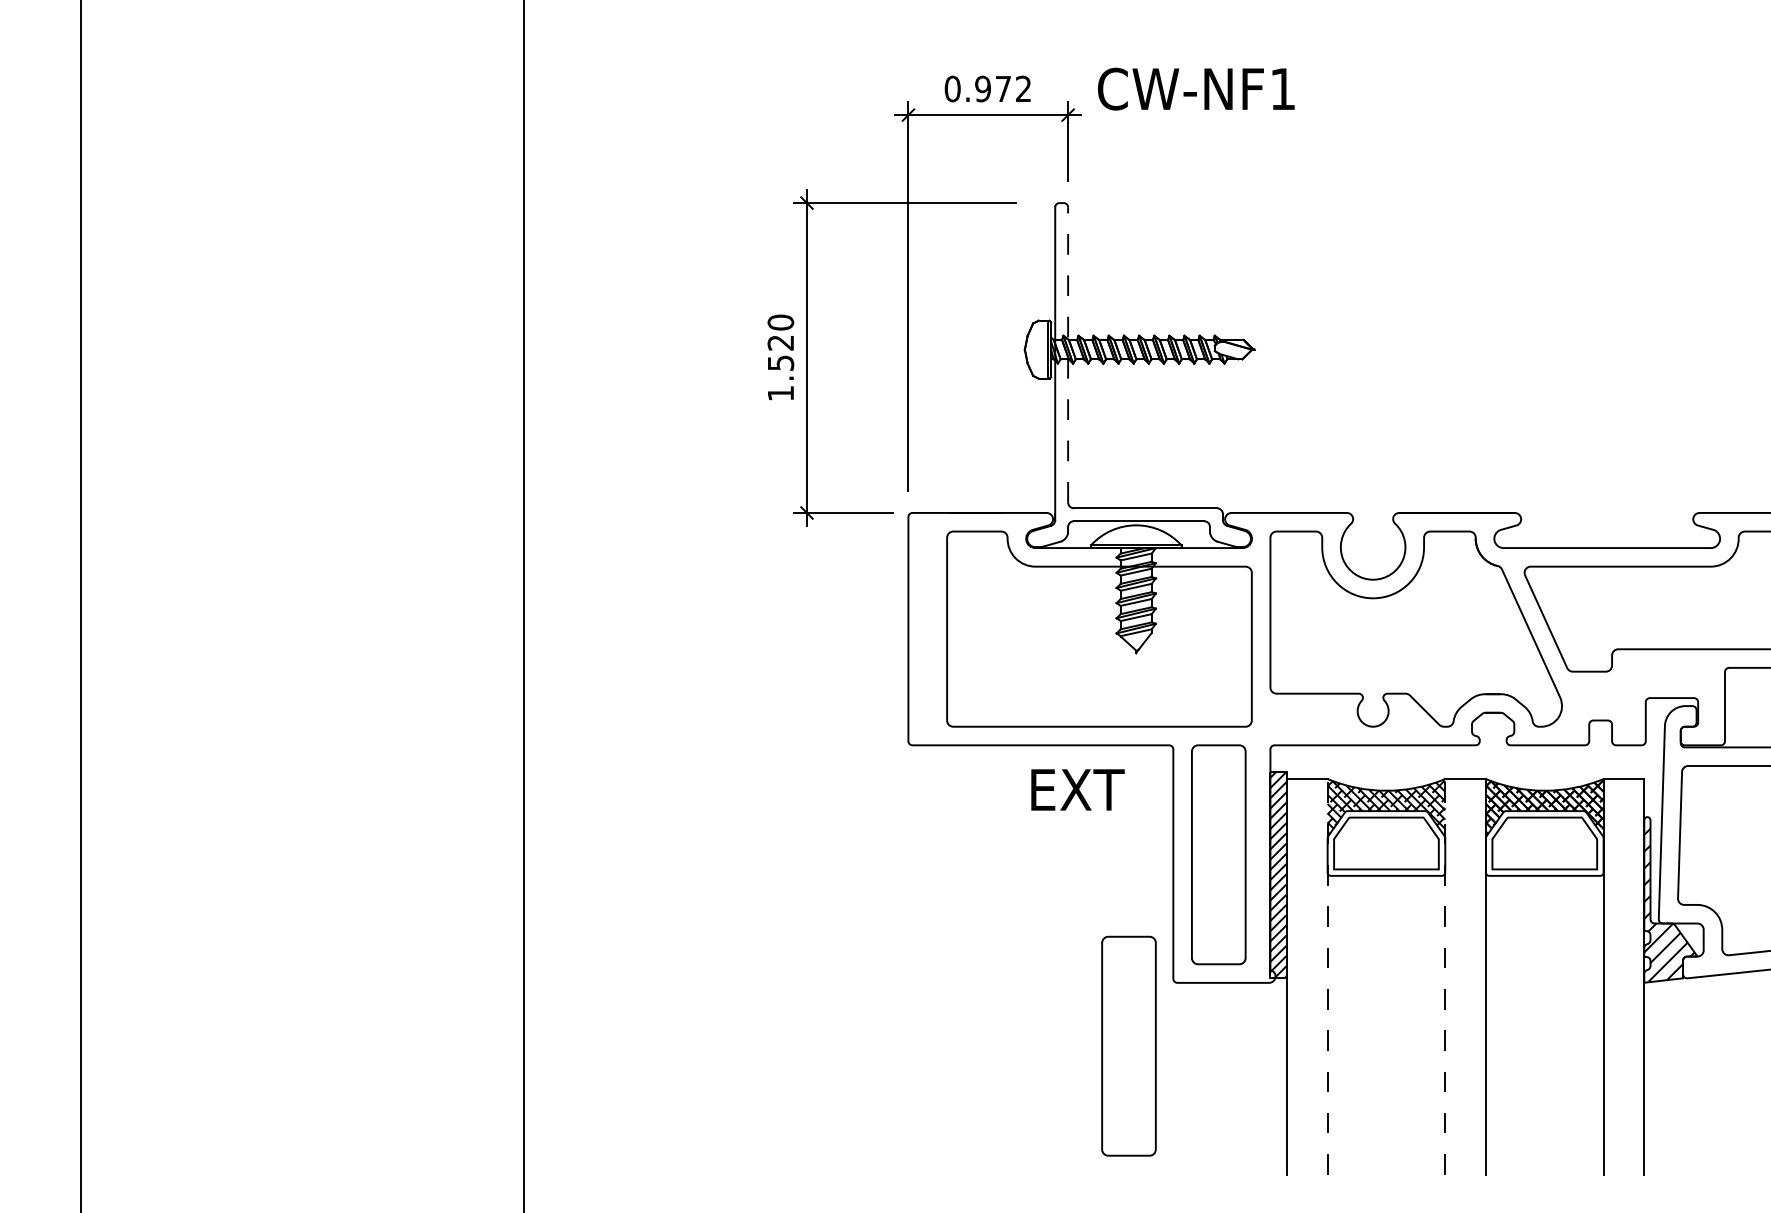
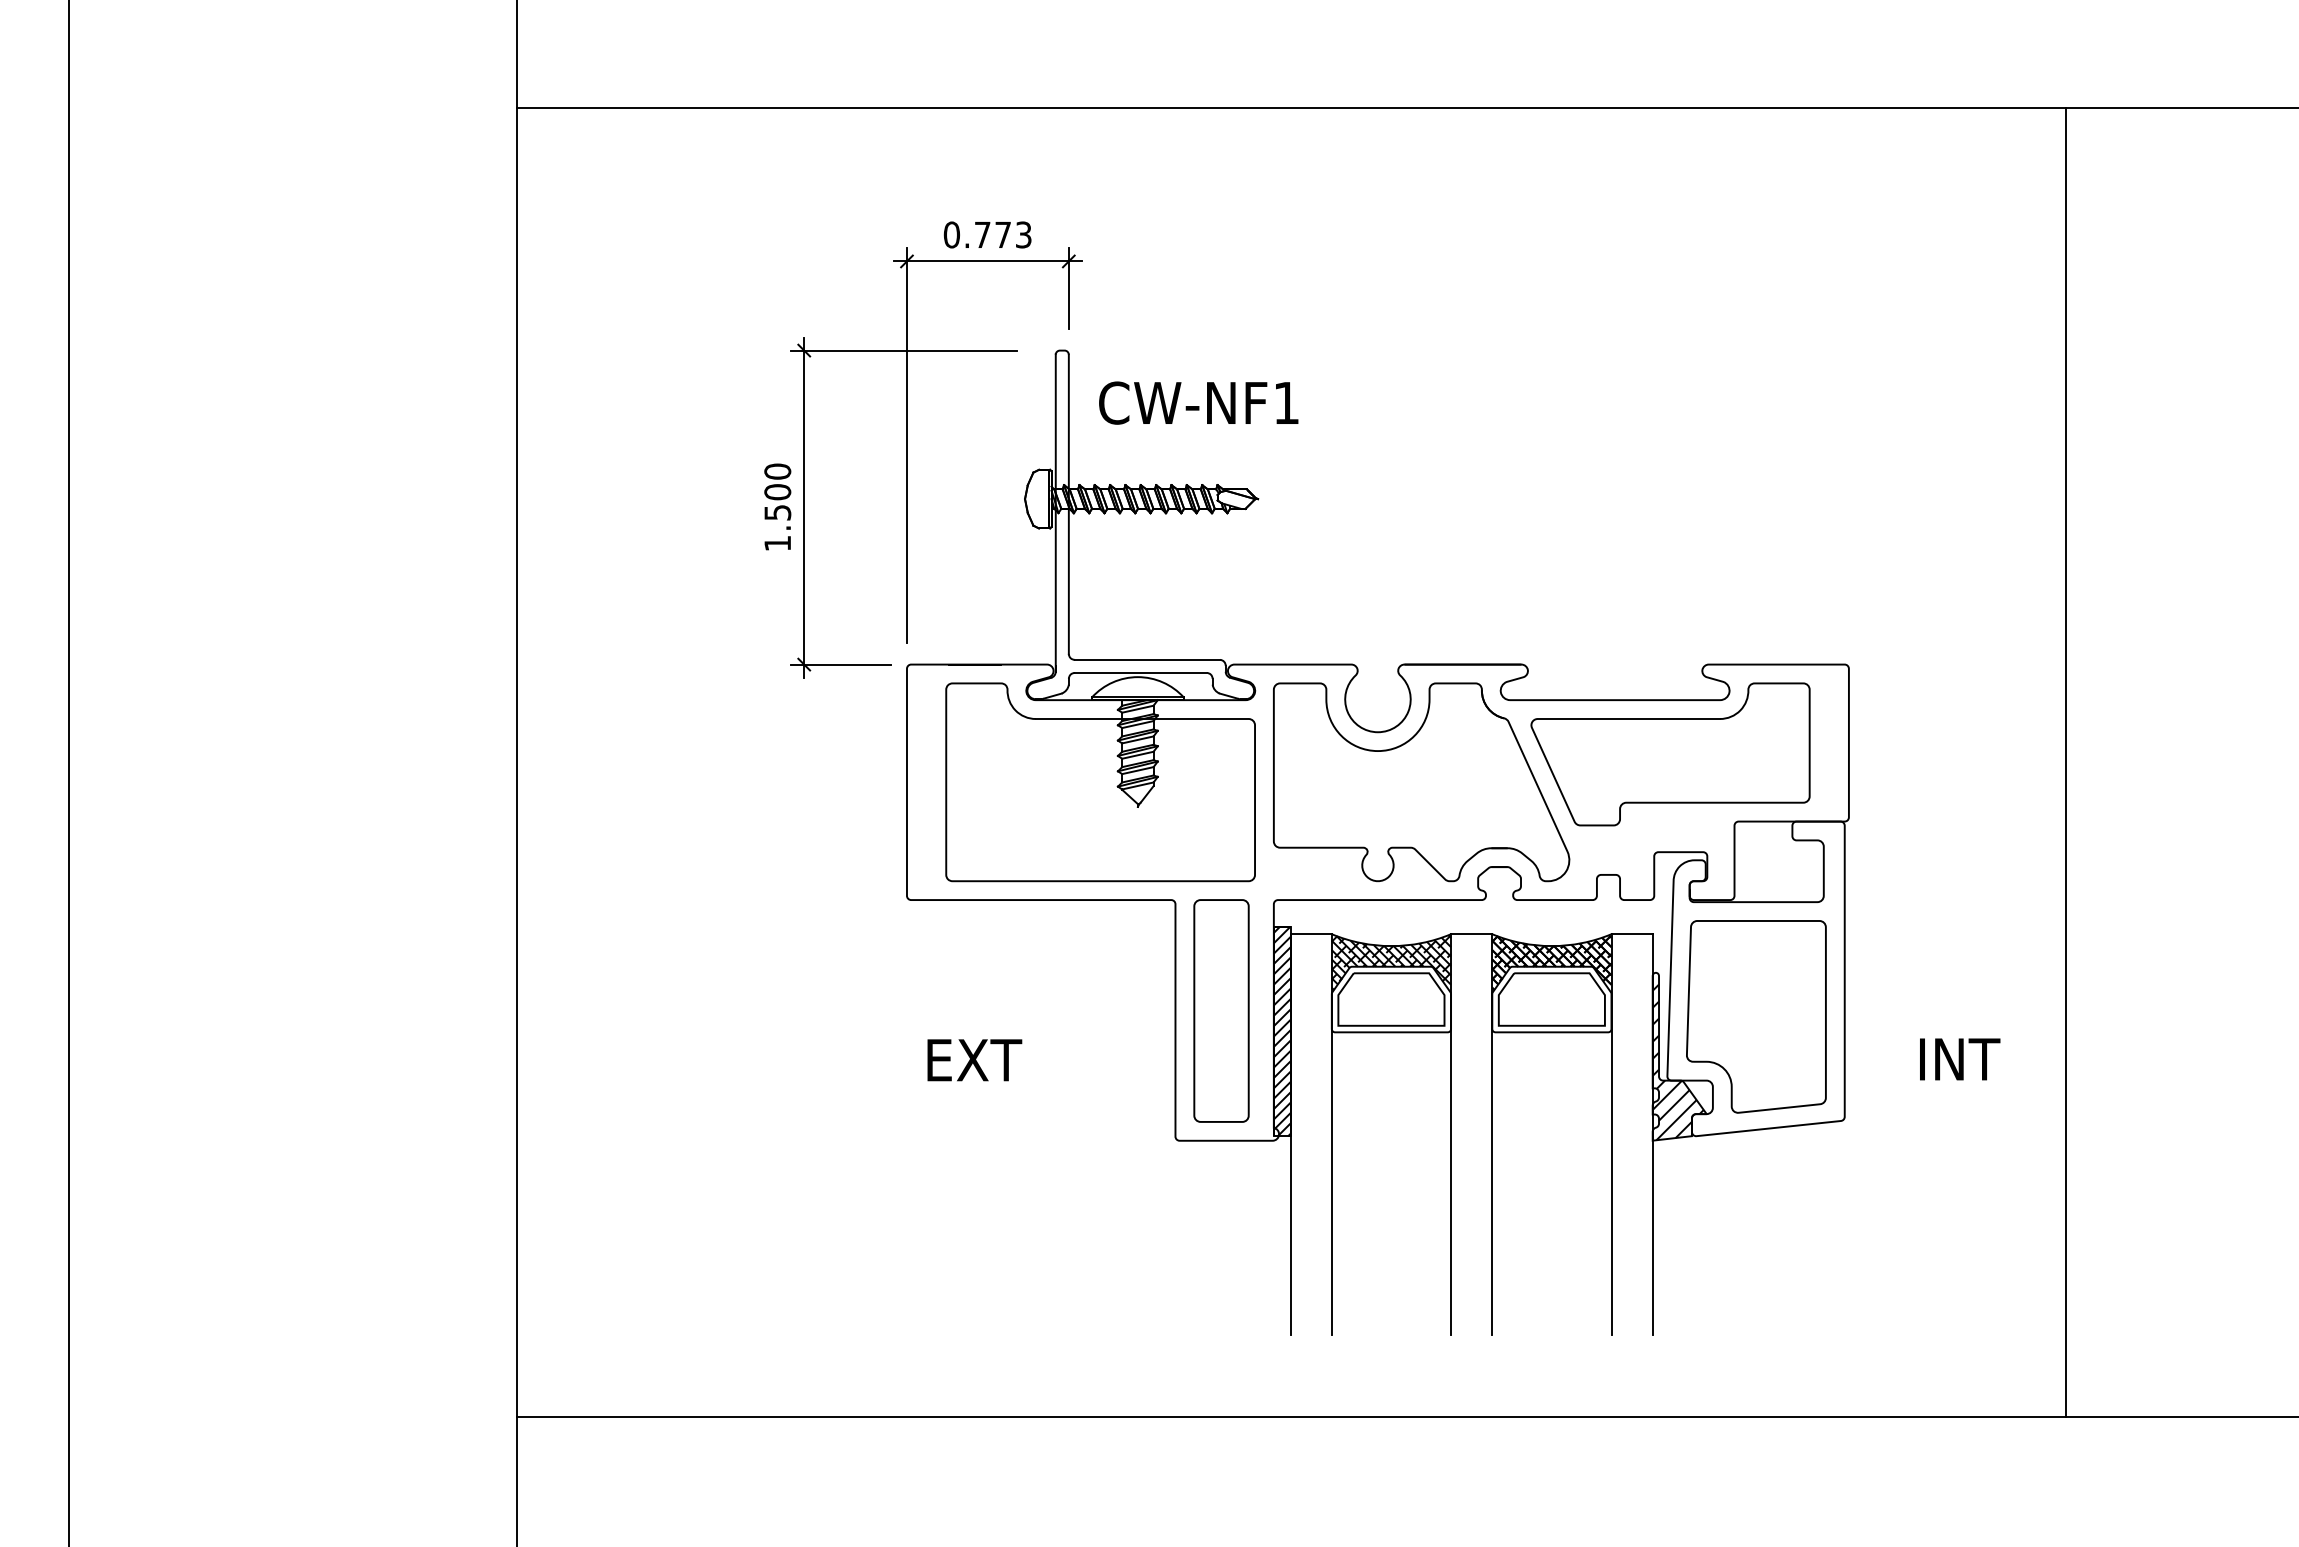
text: (1002, 88) -> (1002, 234), 0.972 -> 0.773
text: (1196, 88) -> (1198, 402), moved
text: (780, 343) -> (777, 492), 1.520 -> 1.500
line: (1067, 354) -> (1068, 504), dashed -> solid
text: (1077, 790) -> (974, 1060), moved
line: (1327, 976) -> (1331, 1134), dashed -> solid
line: (1445, 976) -> (1451, 1134), dashed -> solid
part: (1128, 1045) -> (1130, 1204), removed

